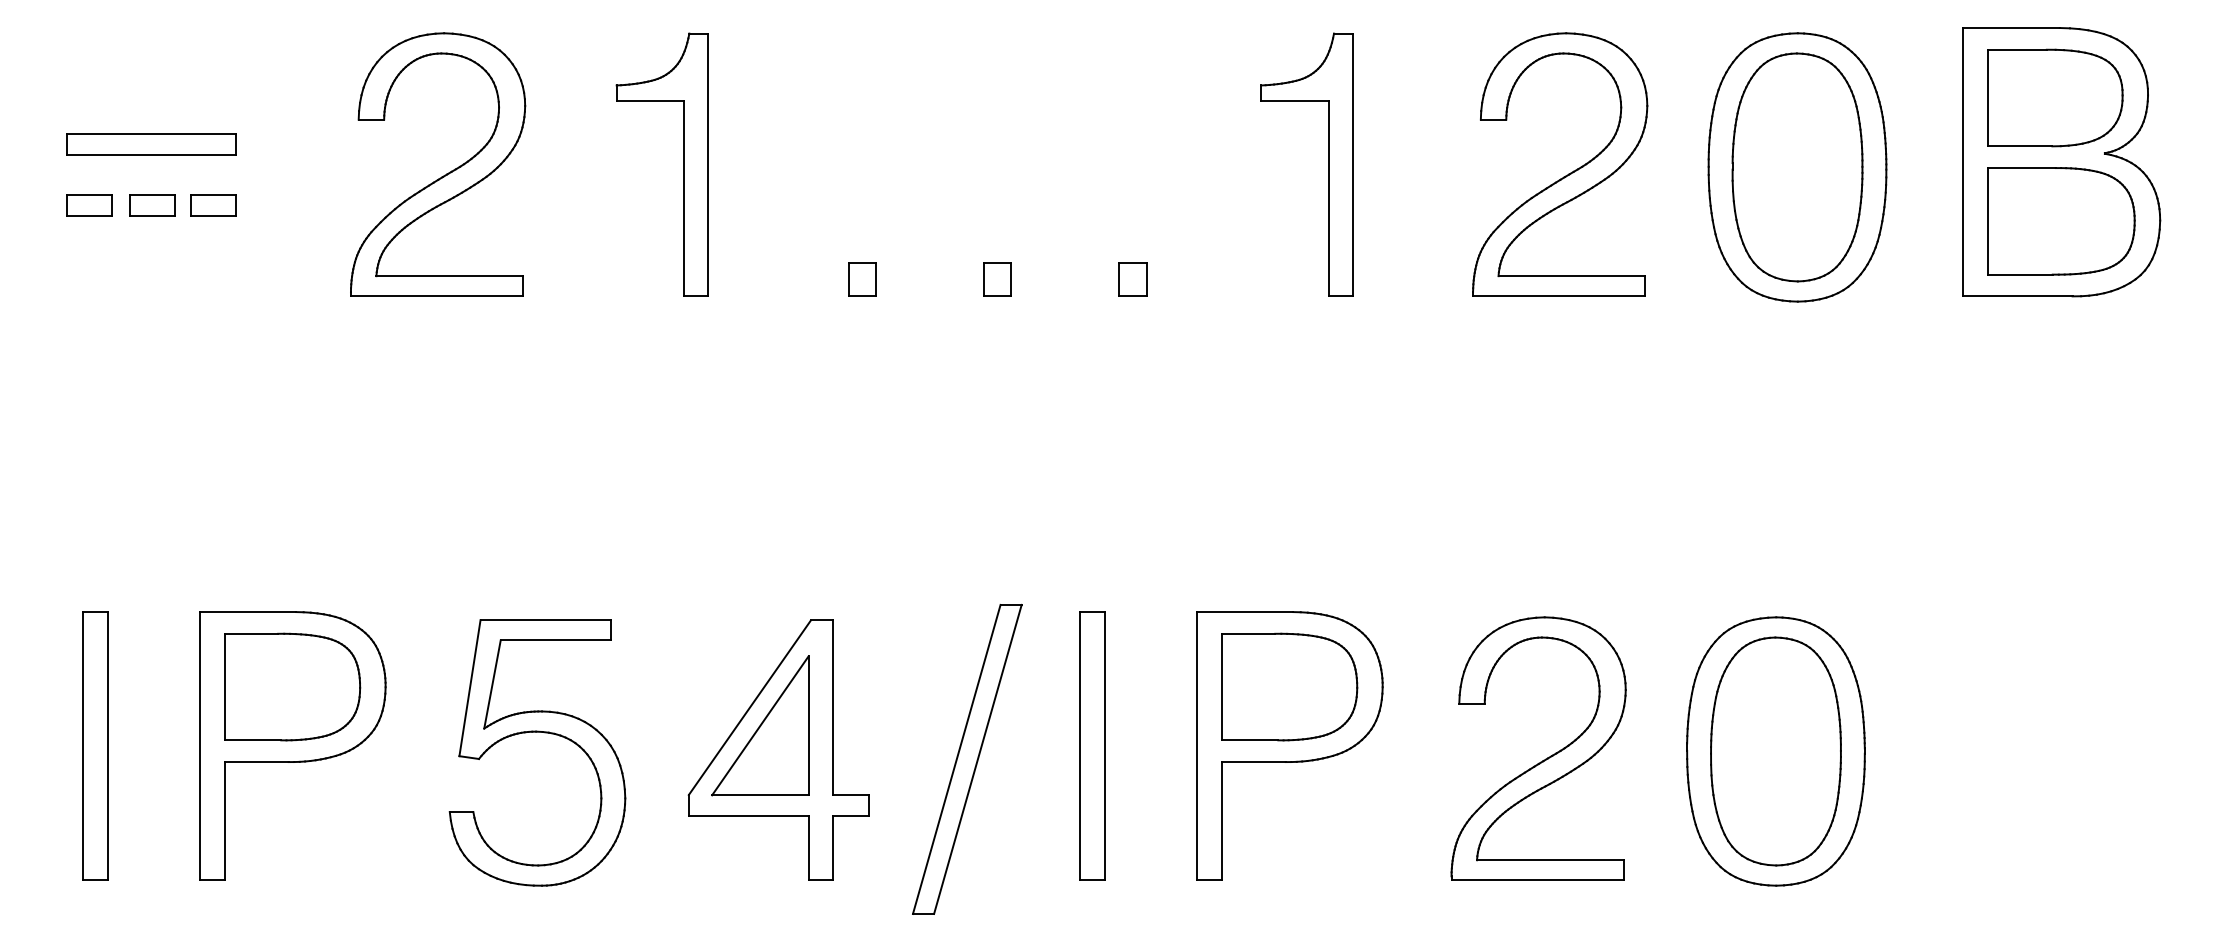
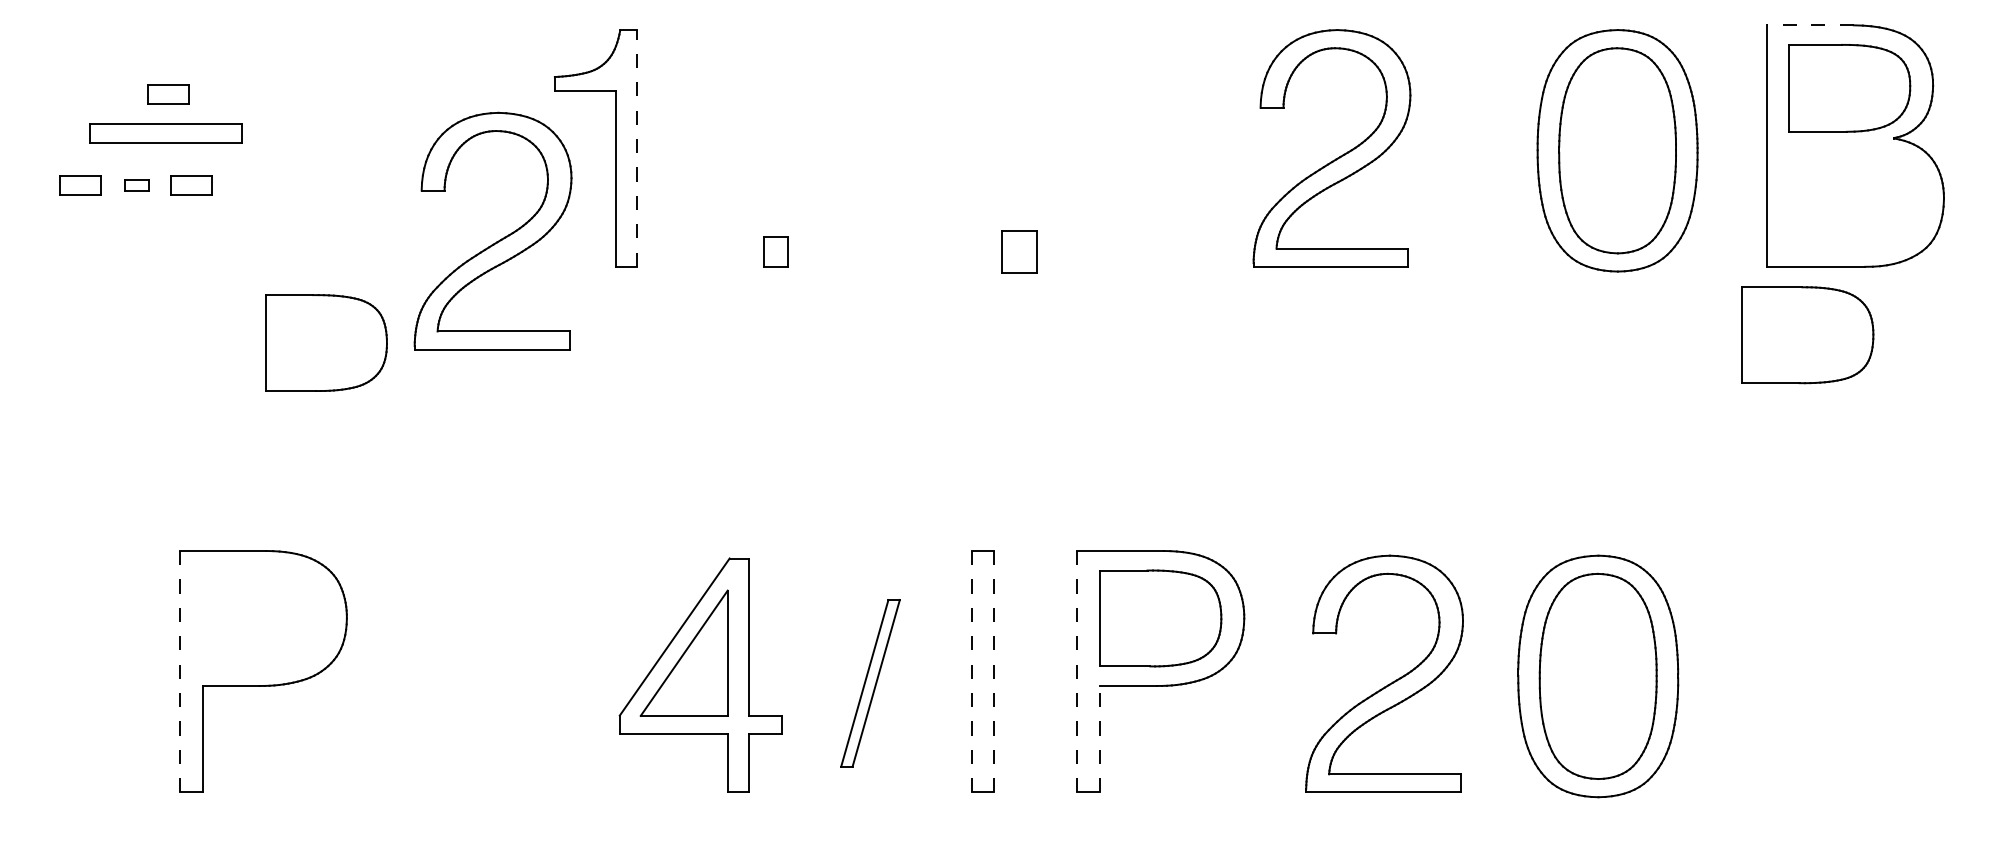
line: (2010, 28) -> (1809, 25), solid -> dashed
part: (187, 104) -> (168, 94), added
part: (151, 144) -> (165, 132), moved
line: (708, 164) -> (637, 148), solid -> dashed
part: (1328, 164) -> (1195, 148), removed
part: (446, 173) -> (500, 239), moved
part: (1568, 173) -> (1339, 156), moved
part: (152, 205) -> (137, 185), size x0.6
part: (2061, 221) -> (1807, 335), moved
part: (997, 279) -> (897, 251), removed
part: (1132, 279) -> (1019, 251), size x1.4
part: (292, 686) -> (326, 342), moved
part: (537, 732) -> (483, 659), removed
part: (95, 745) -> (85, 671), removed
line: (1105, 745) -> (994, 671), solid -> dashed
line: (199, 746) -> (179, 671), solid -> dashed
line: (1079, 746) -> (971, 671), solid -> dashed
line: (1196, 746) -> (1076, 671), solid -> dashed
part: (967, 758) -> (870, 682), size x0.6
line: (1222, 820) -> (1100, 738), solid -> dashed

